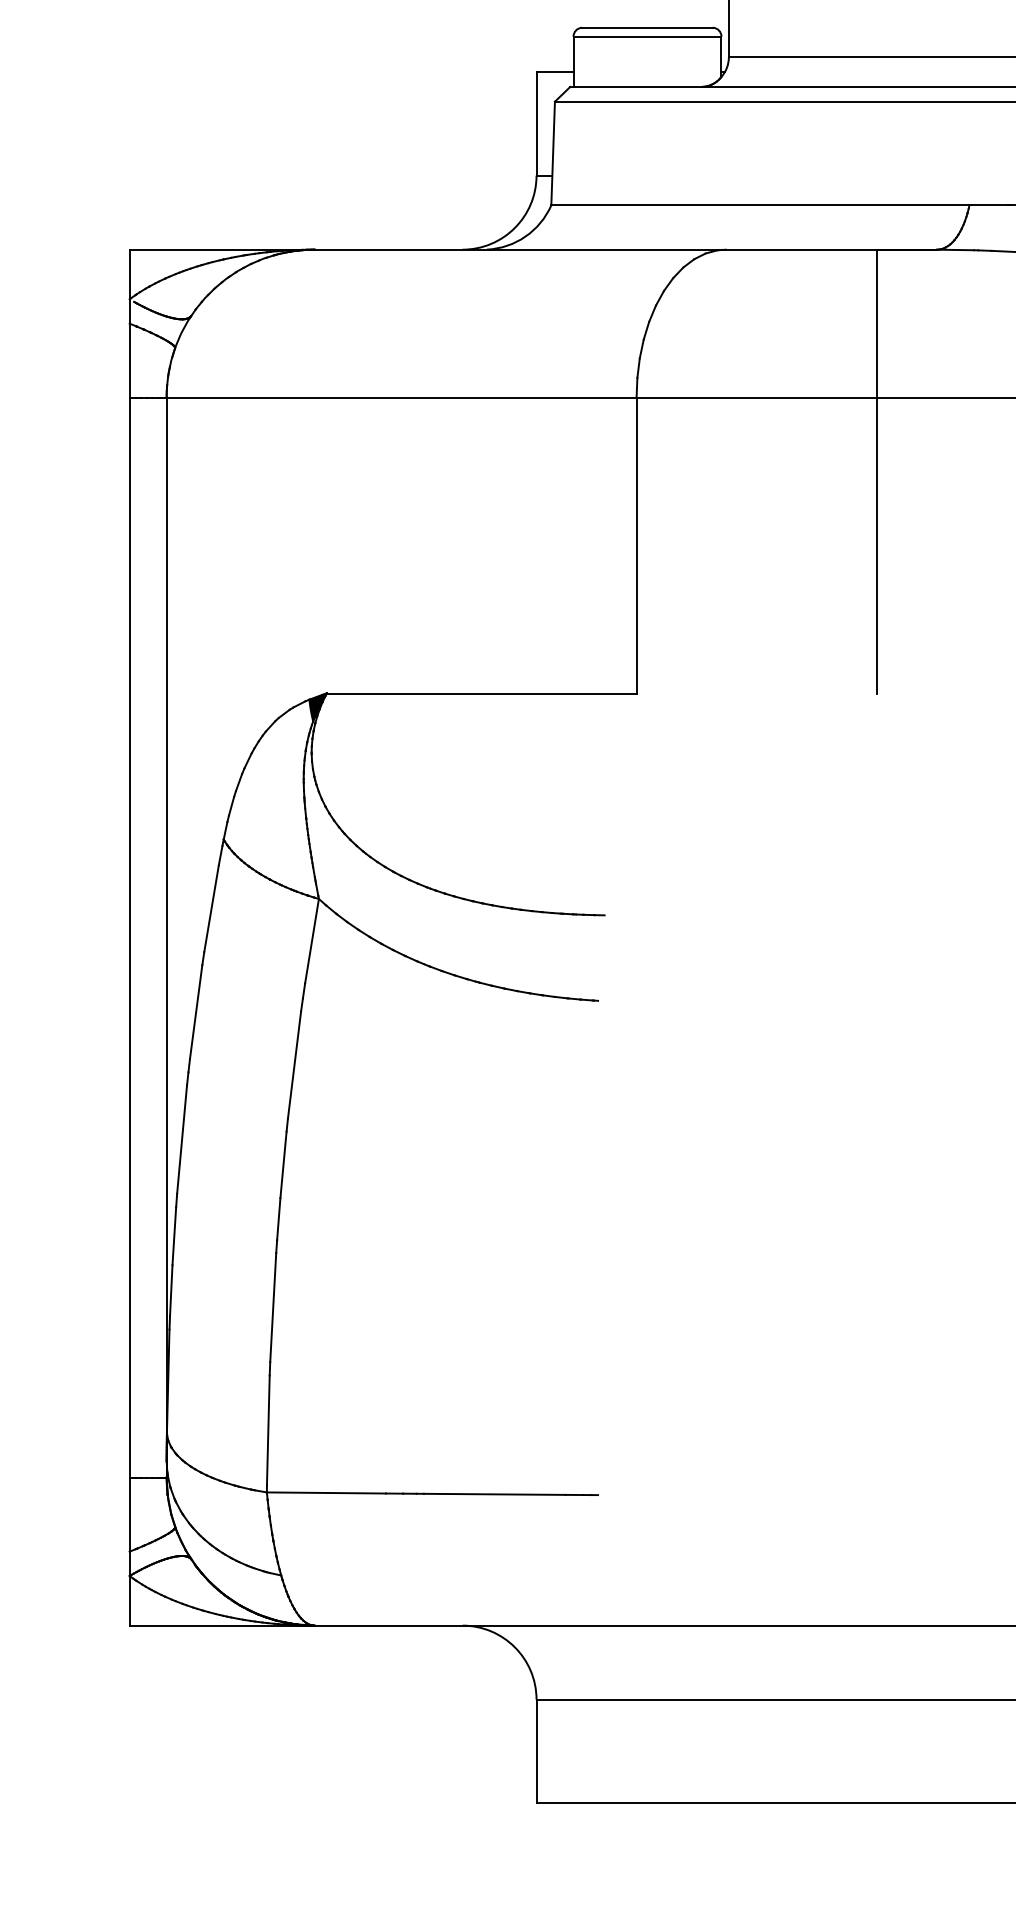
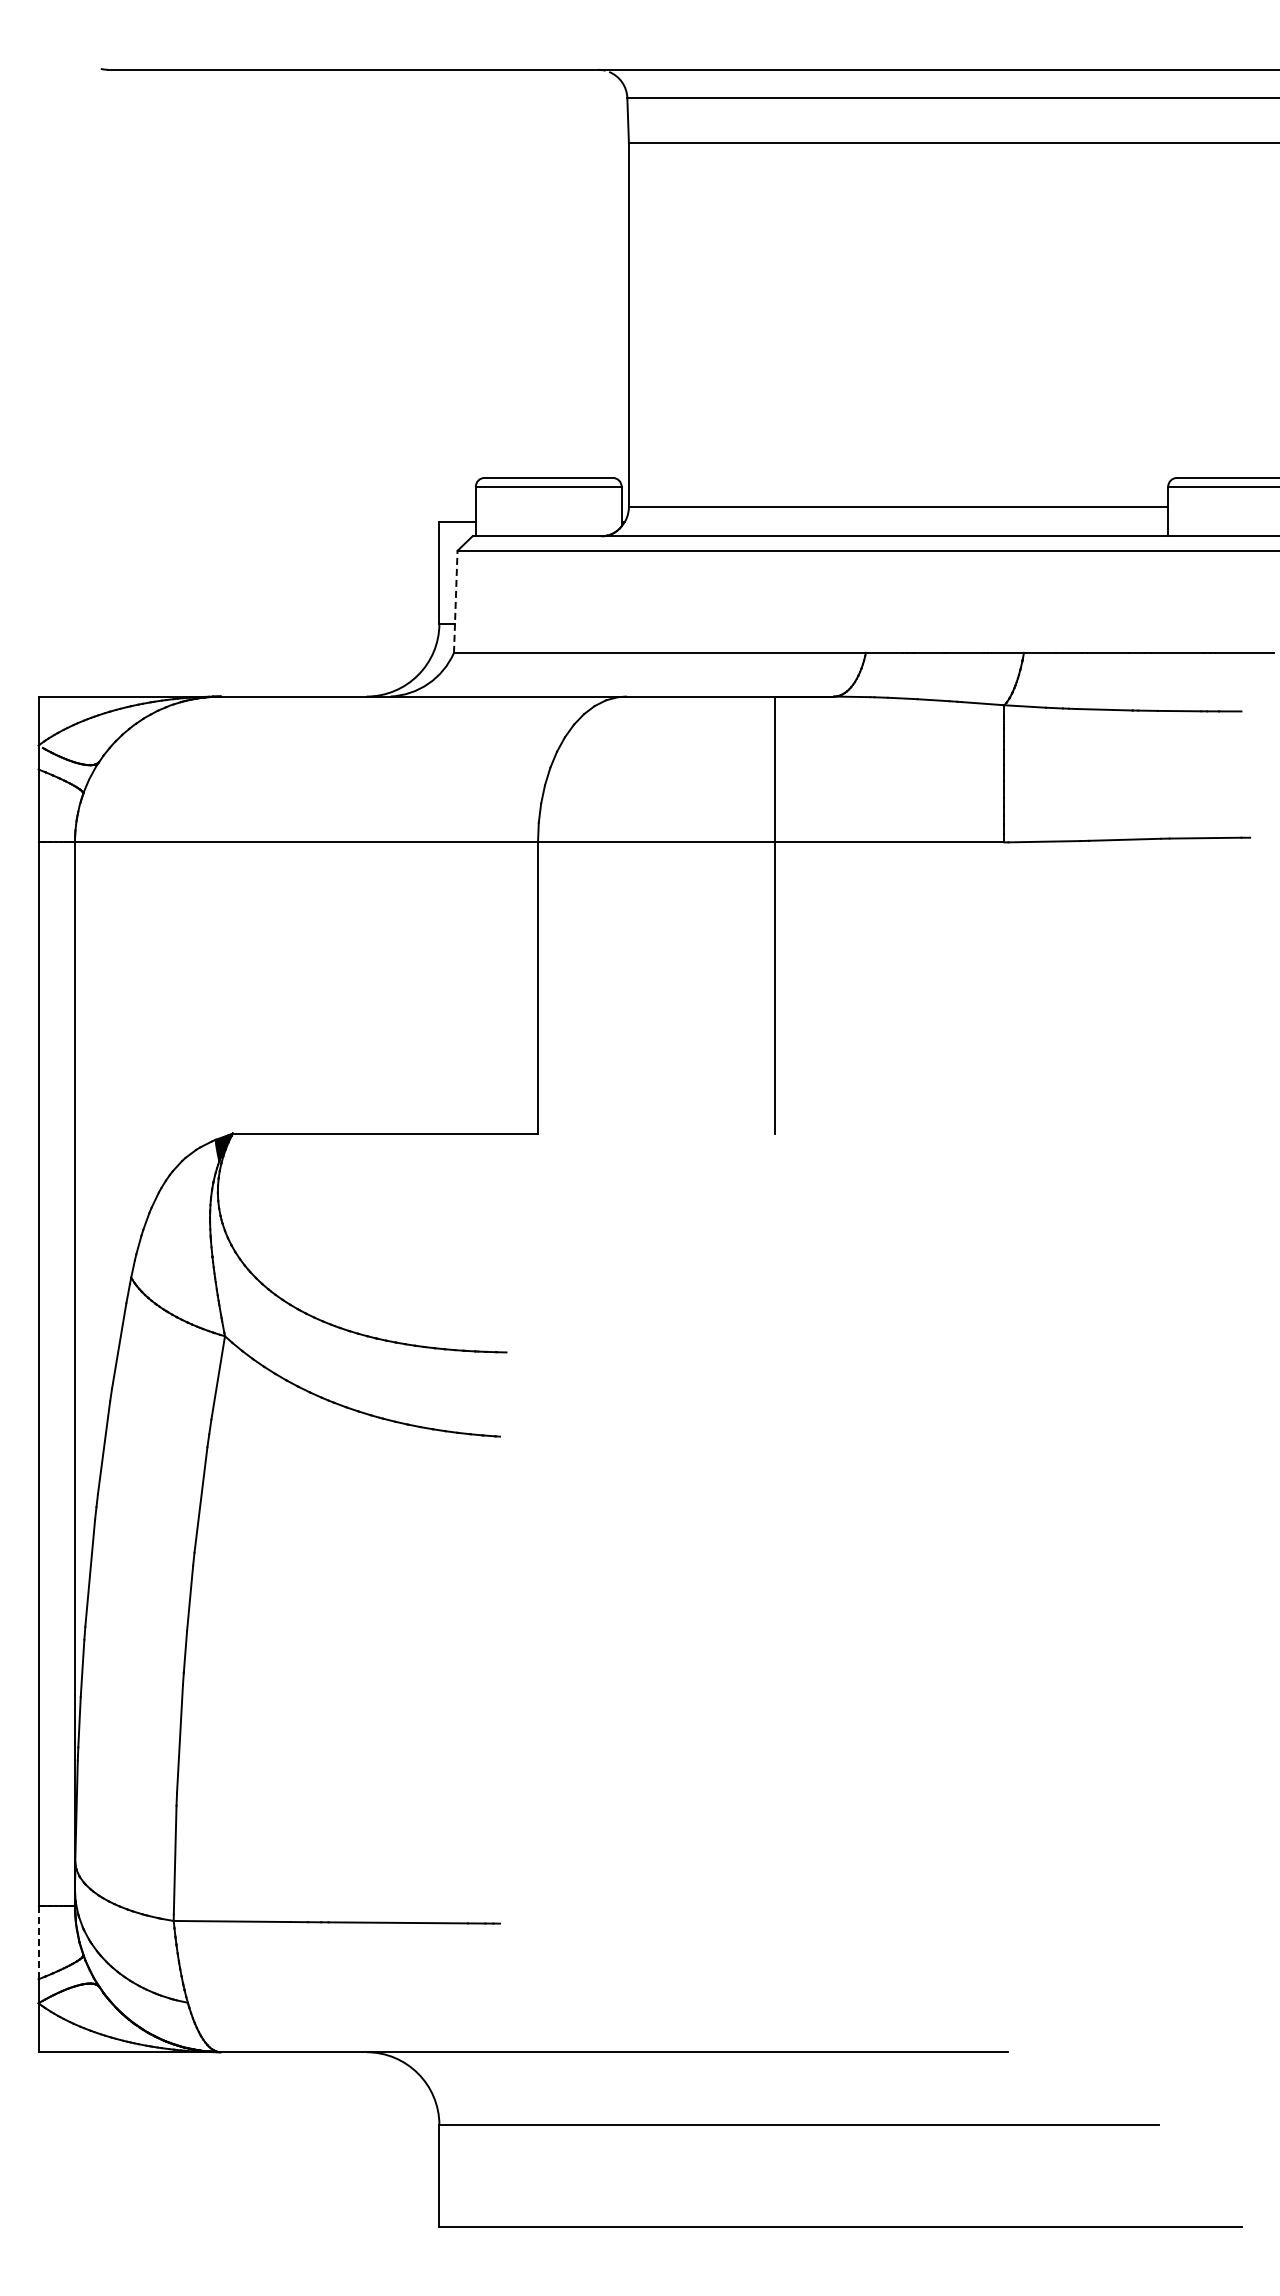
line: (552, 153) -> (455, 601), solid -> dashed
line: (129, 1515) -> (38, 1943), solid -> dashed

